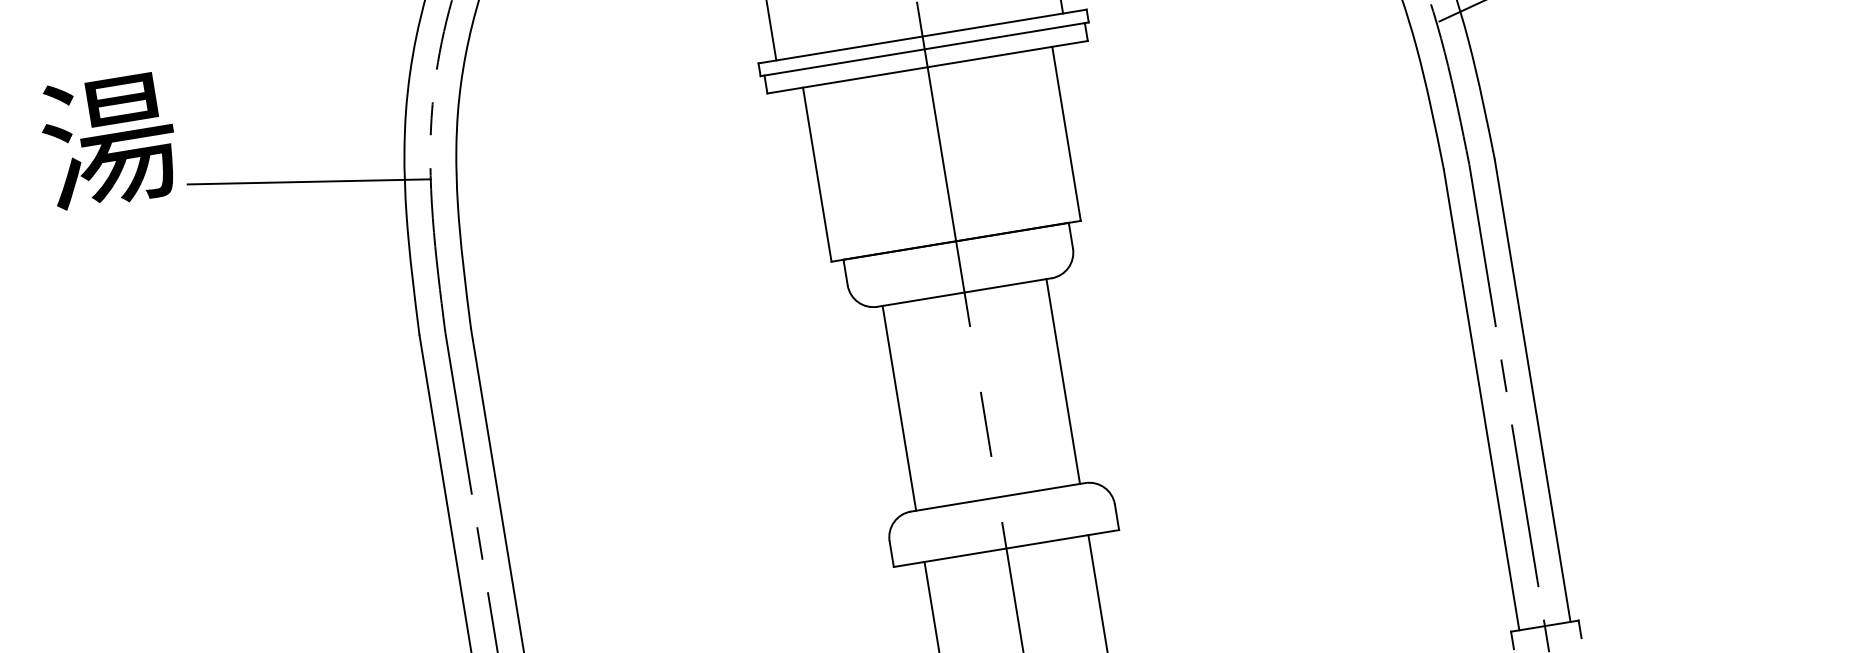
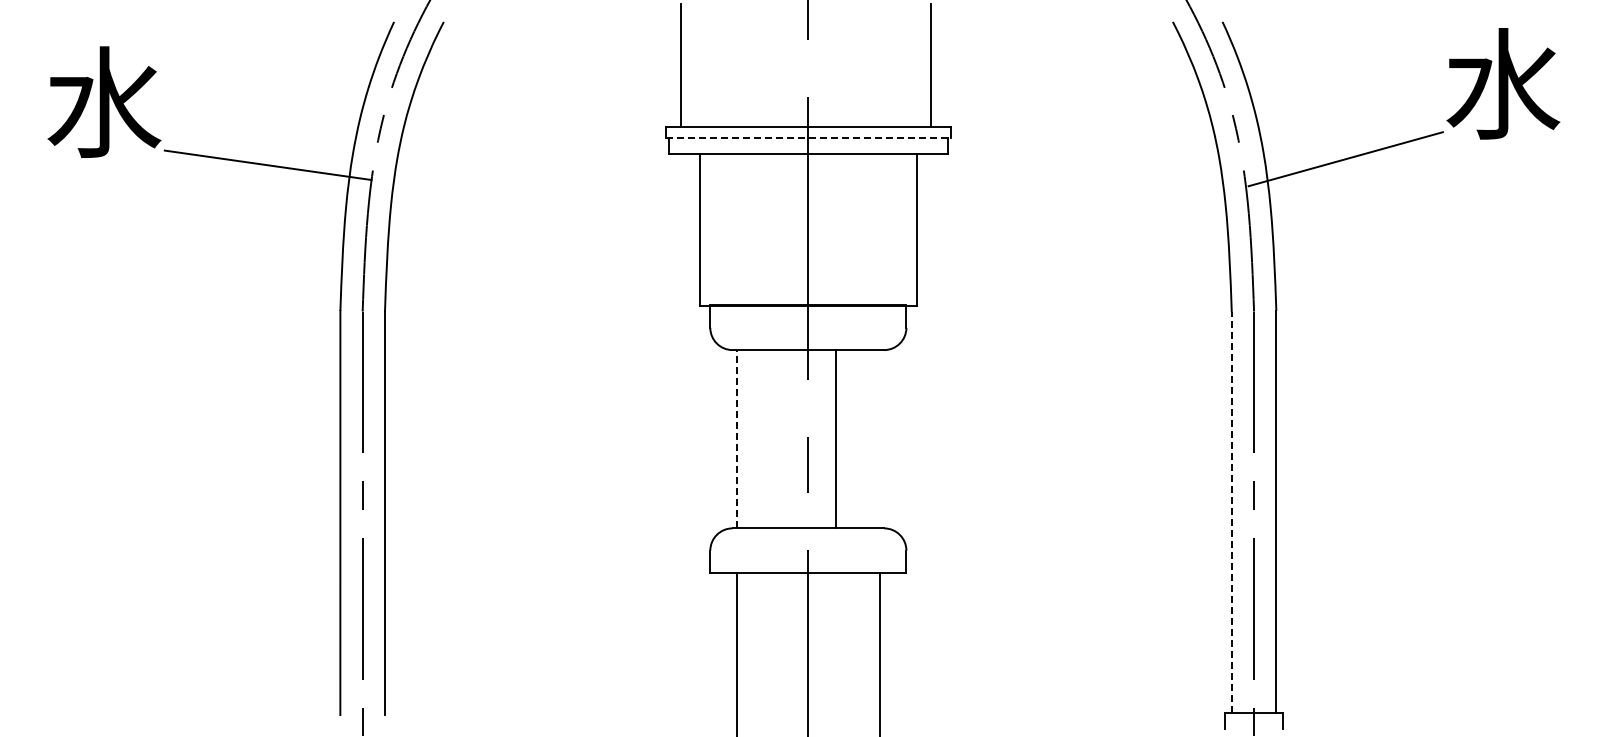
line: (924, 49) -> (808, 138), solid -> dashed
text: (109, 139) -> (104, 101), 湯 -> 水
line: (1063, 381) -> (835, 439), moved
line: (1481, 399) -> (1231, 512), solid -> dashed
line: (899, 407) -> (737, 438), solid -> dashed

